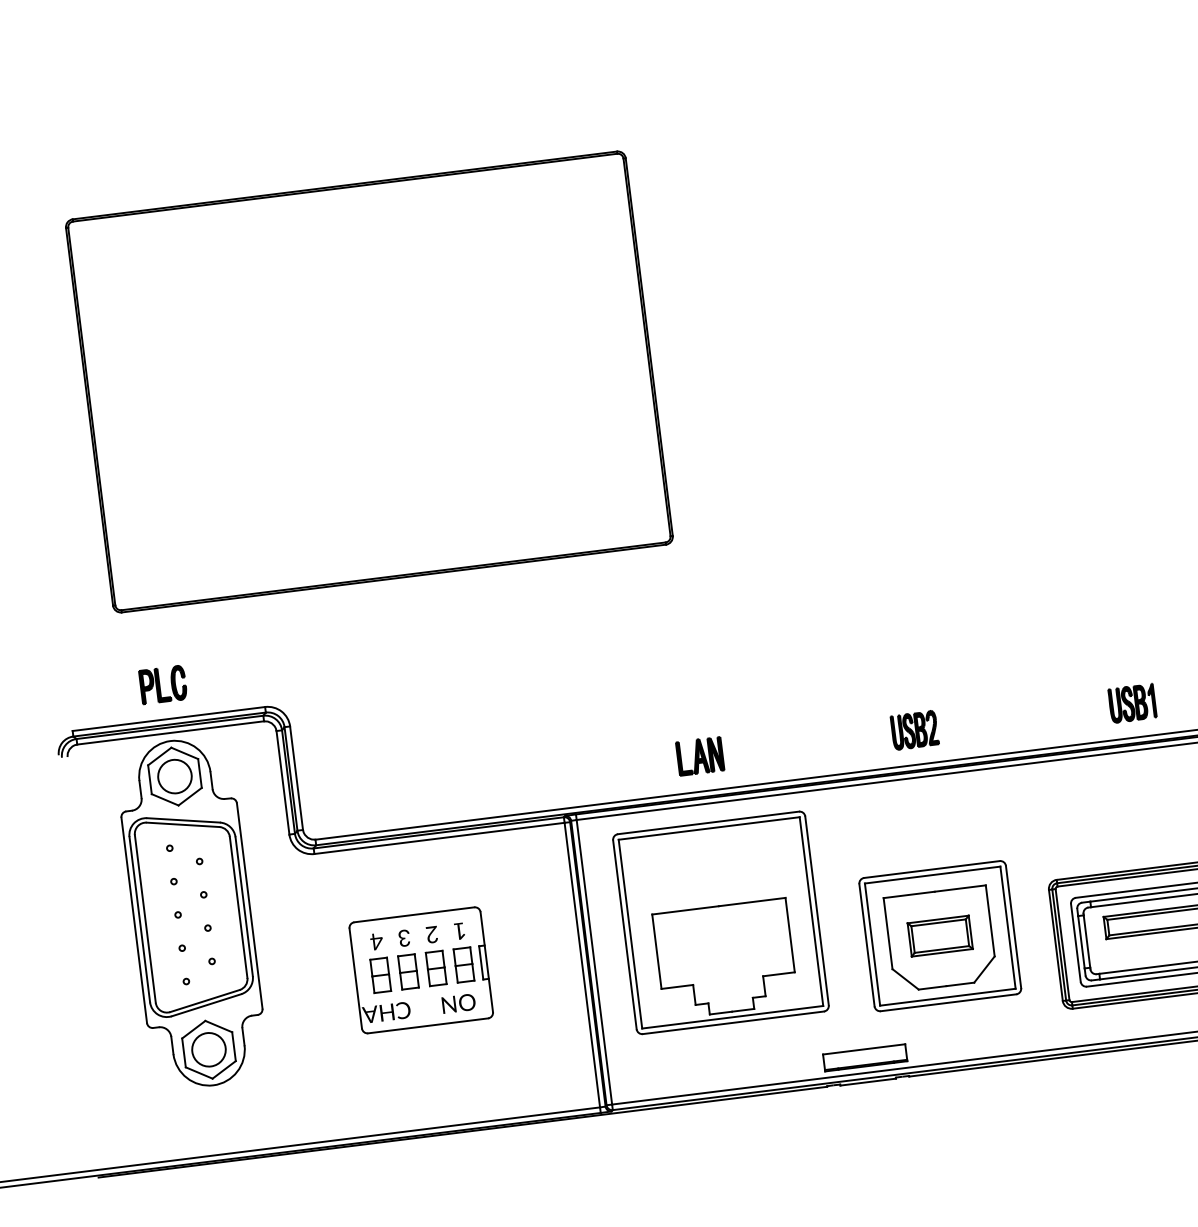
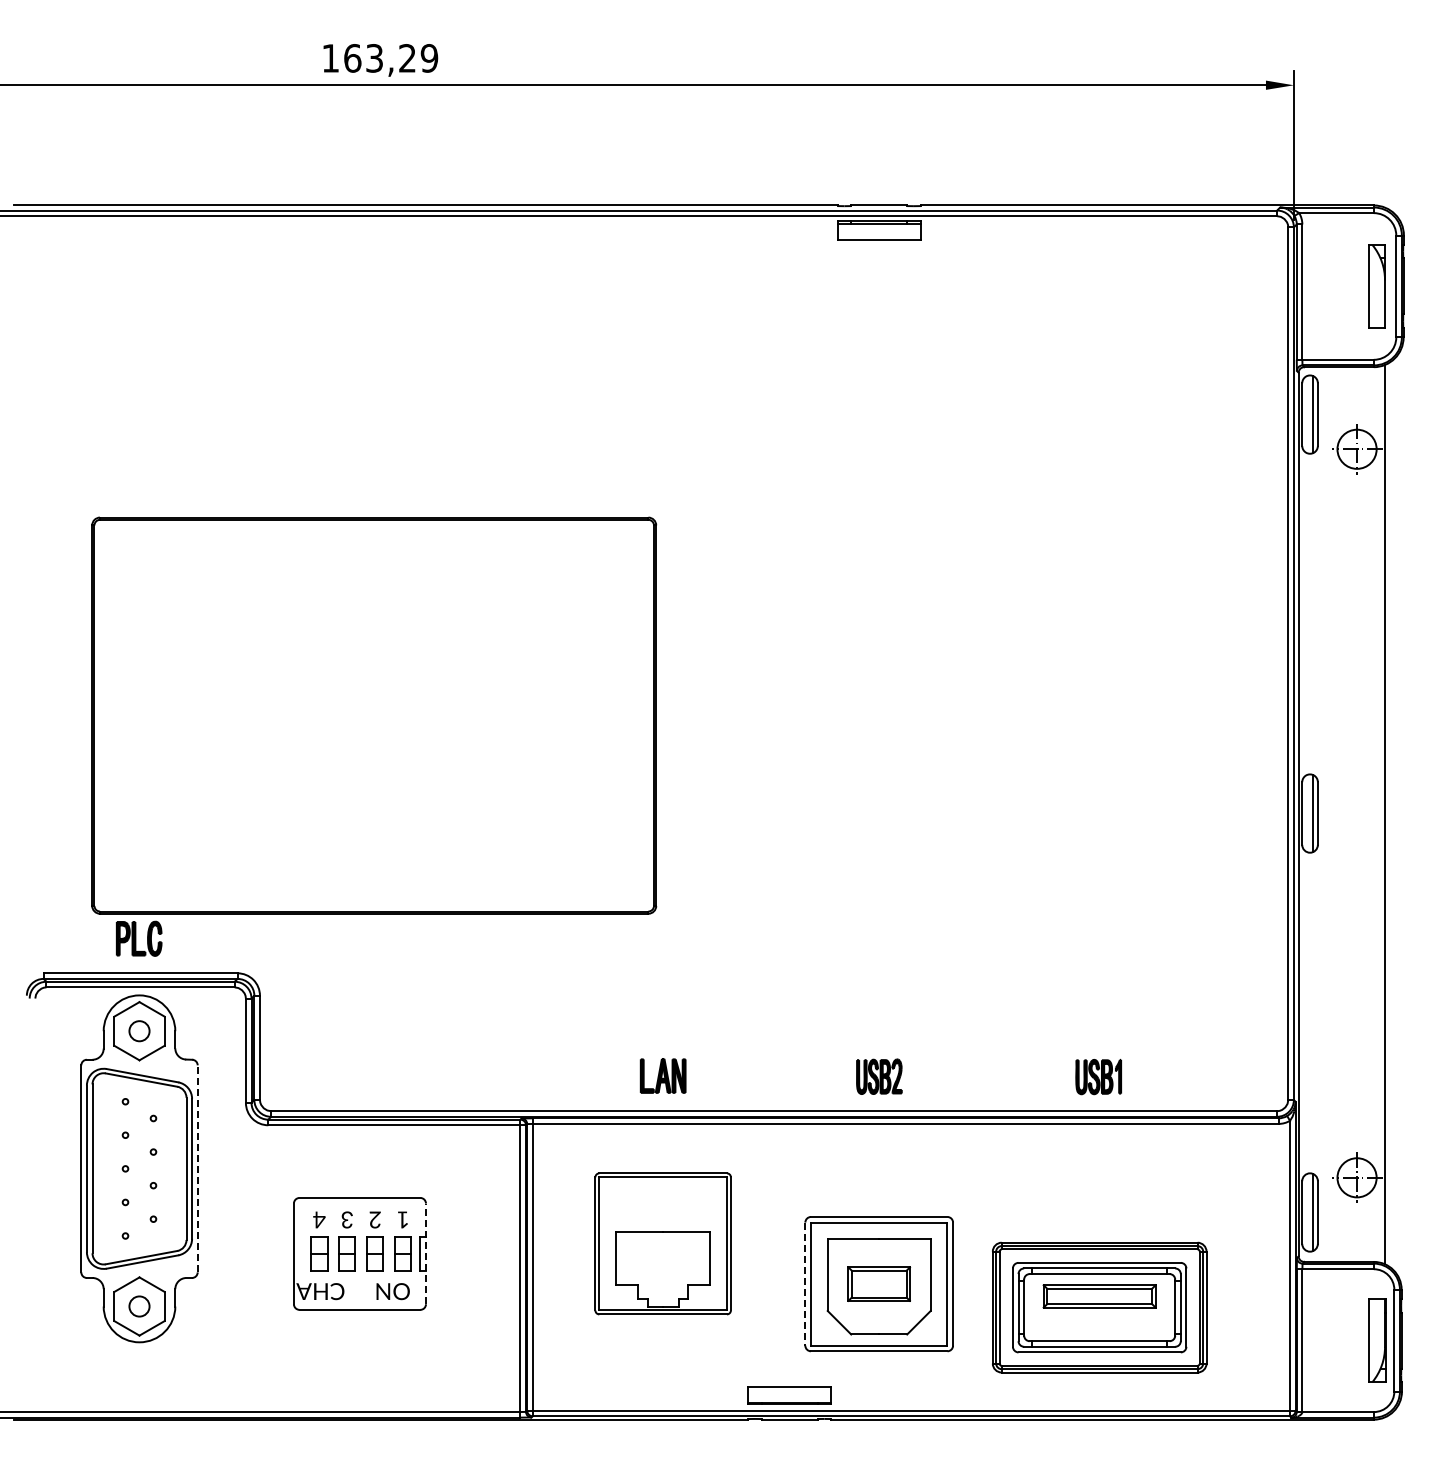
part: (369, 381) -> (374, 715), moved
circle: (175, 776) -> (139, 1031), size x0.6
line: (249, 905) -> (197, 1168), solid -> dashed
part: (720, 922) -> (662, 1243), size x0.7
line: (867, 945) -> (805, 1284), solid -> dashed
line: (486, 961) -> (425, 1253), solid -> dashed
circle: (208, 1049) -> (139, 1306), size x0.6

